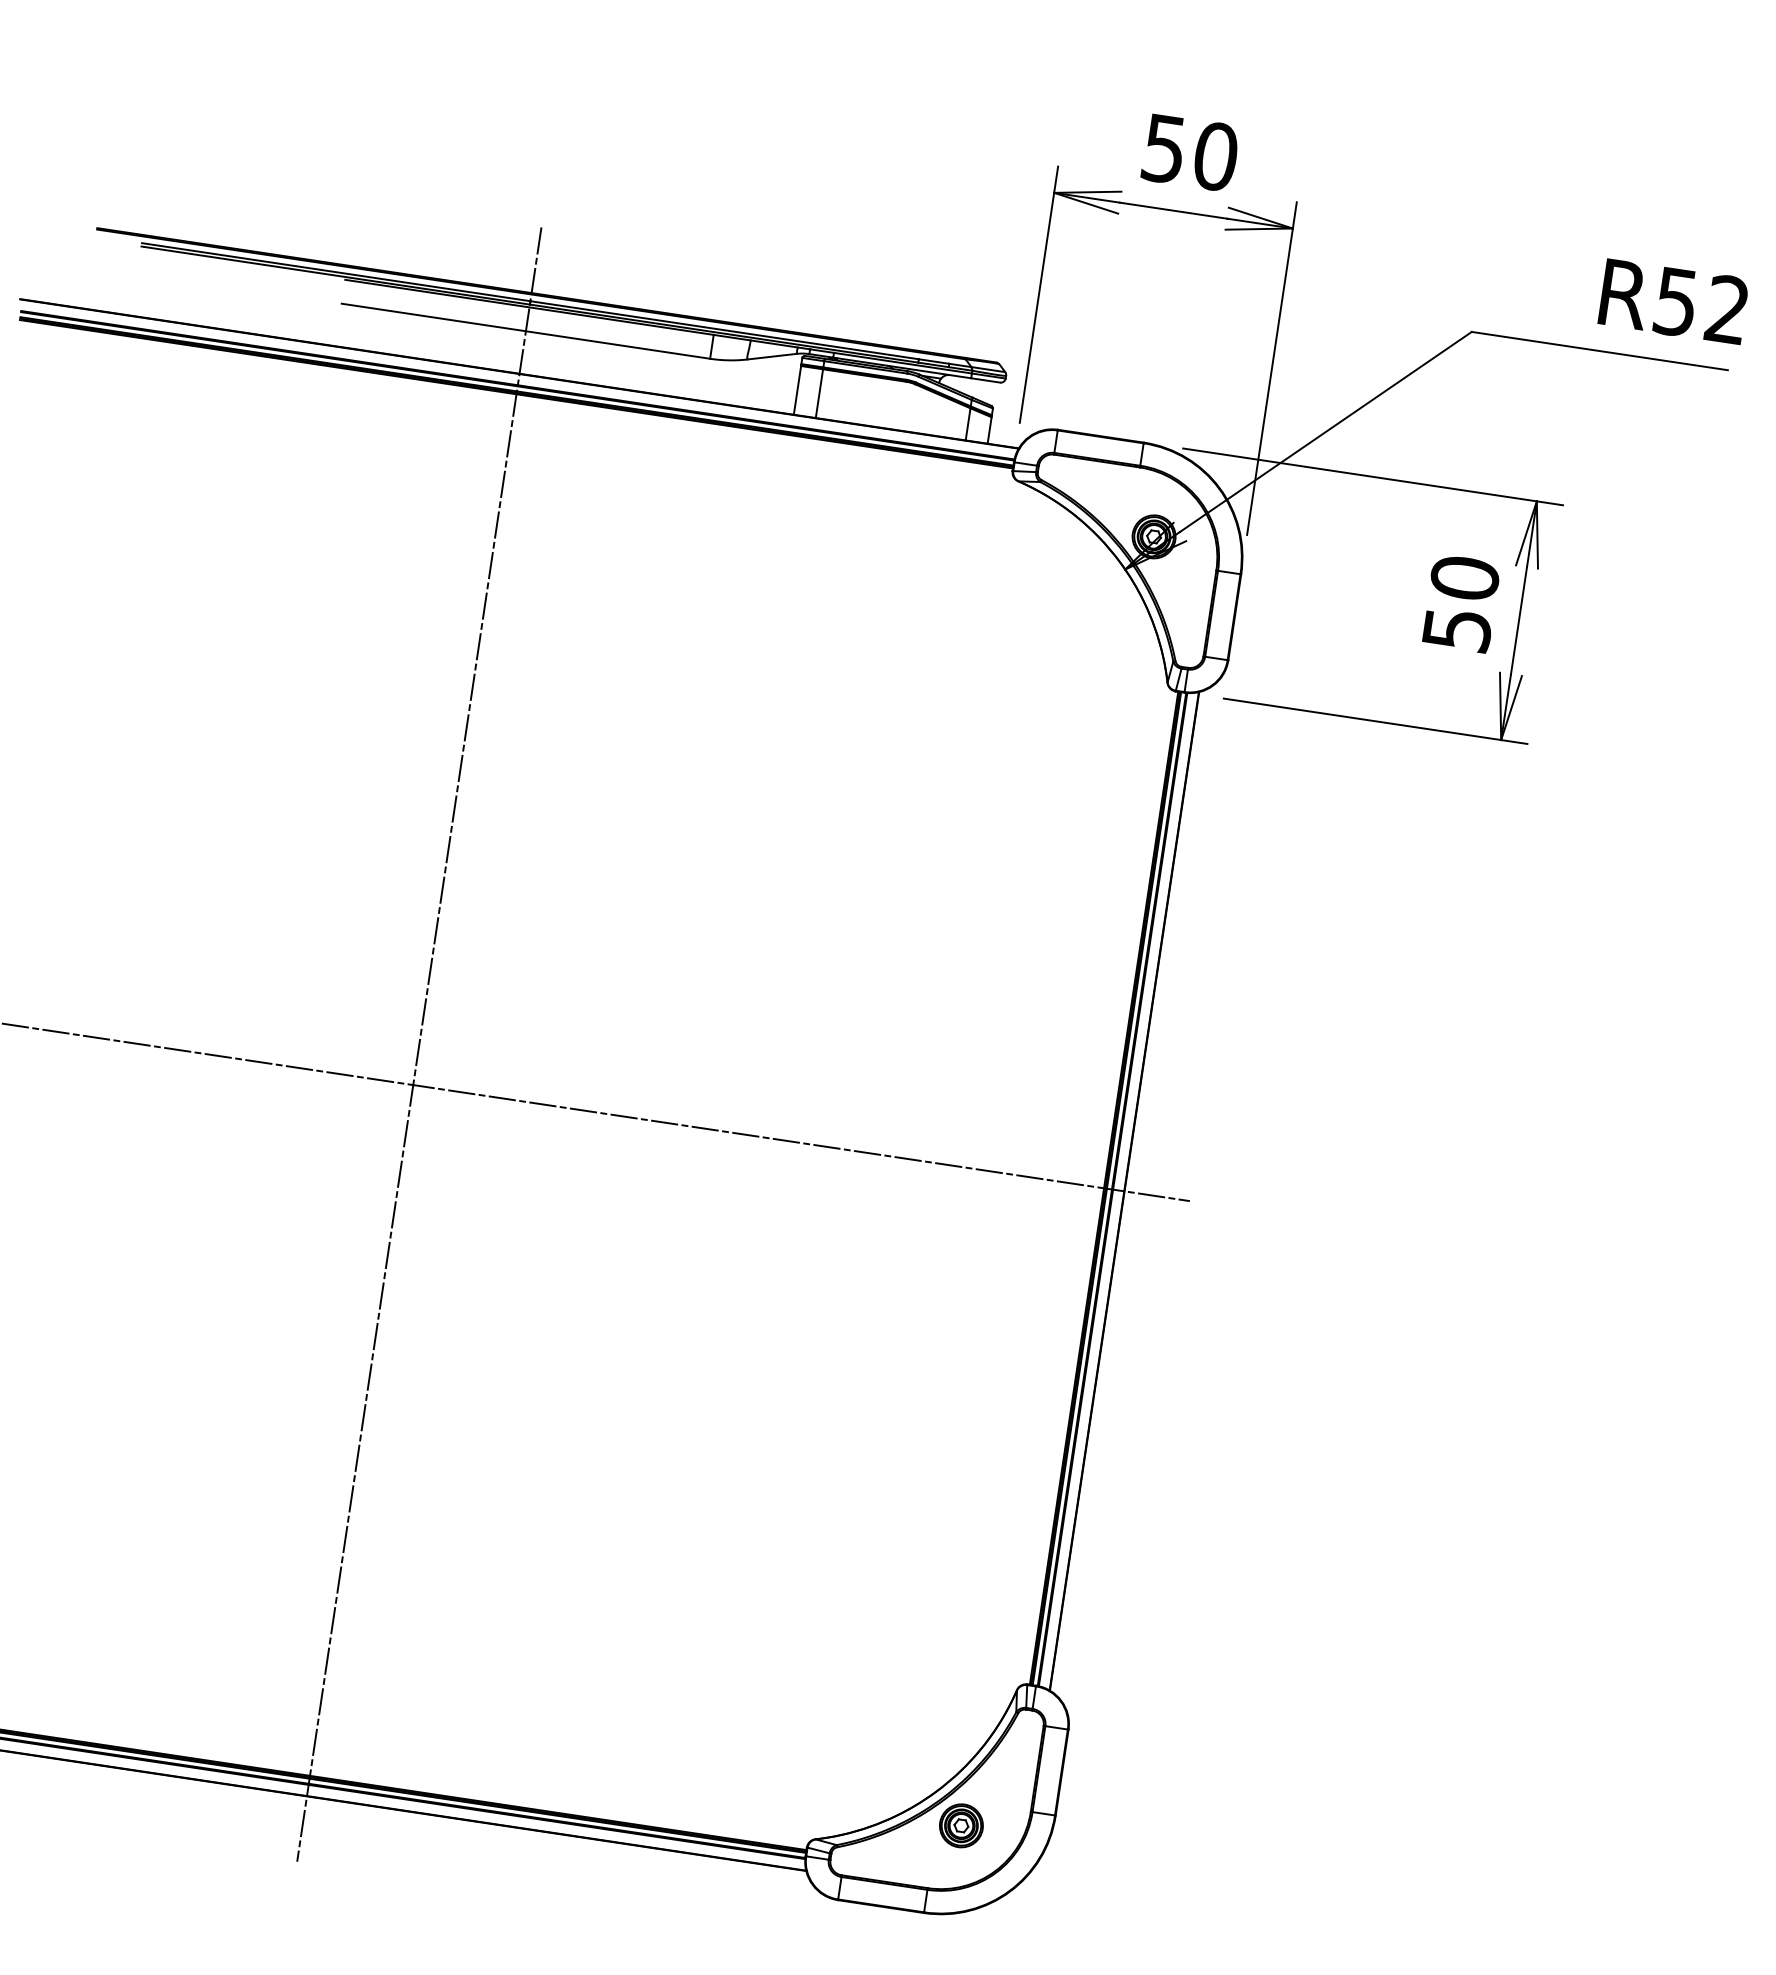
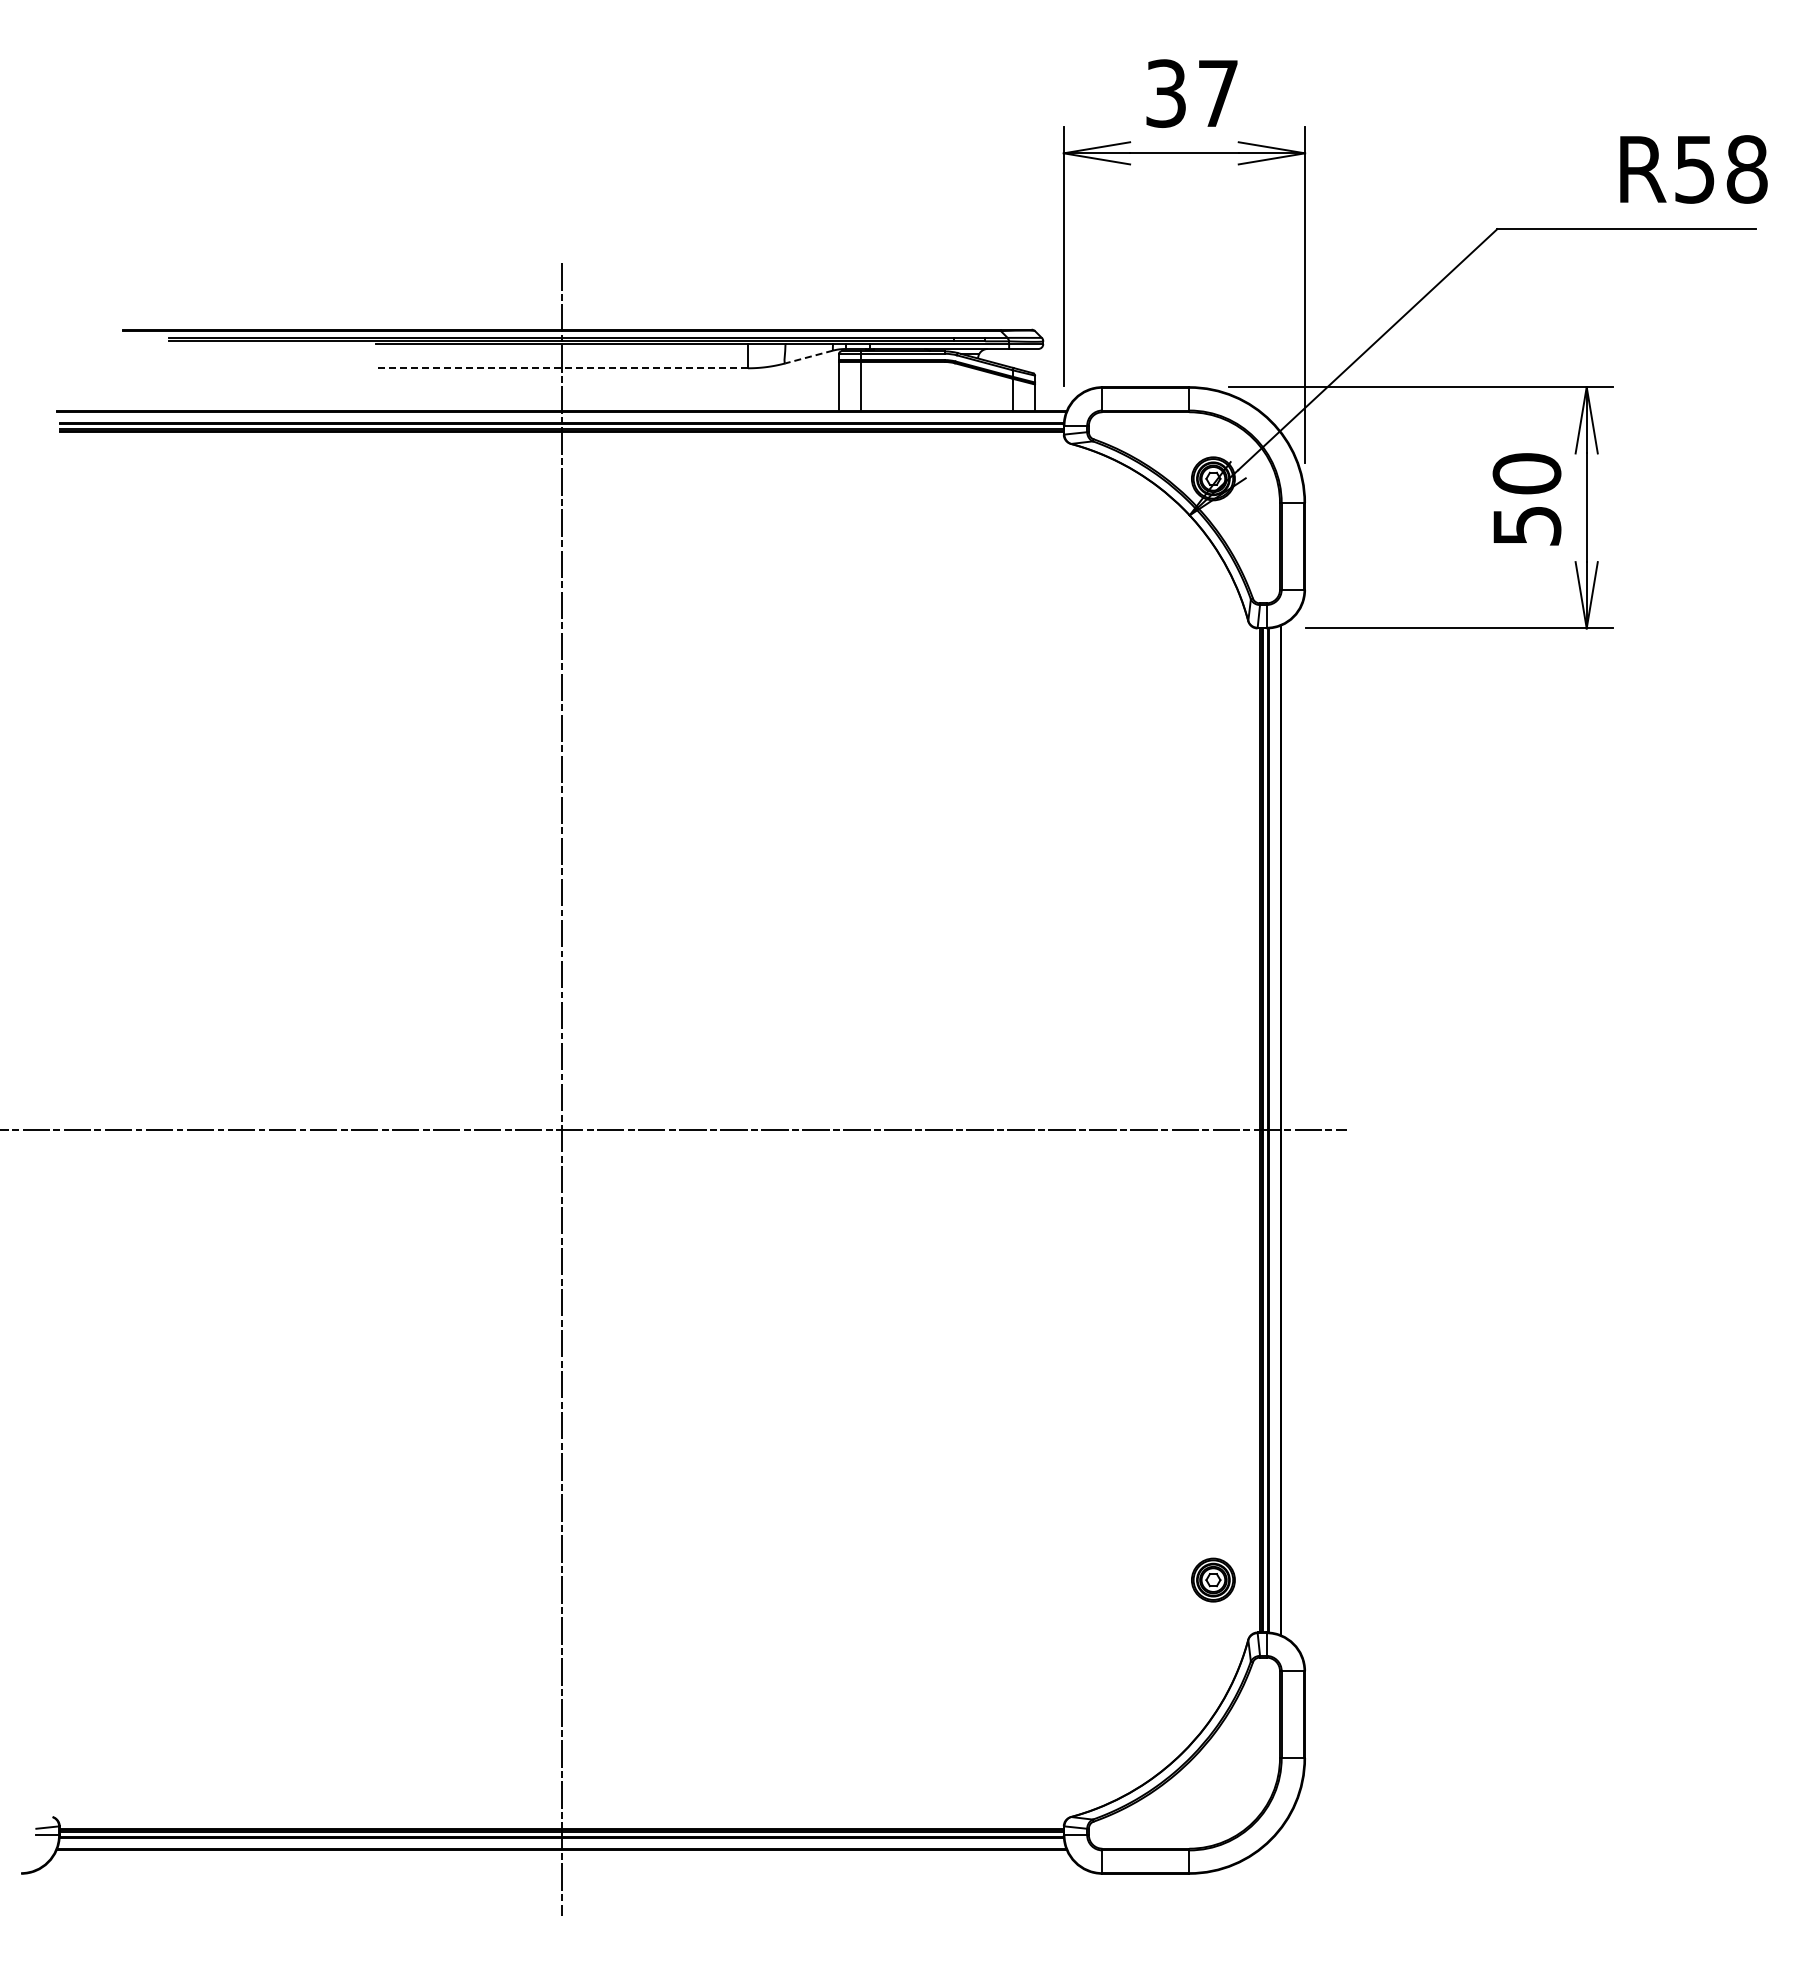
text: (1190, 152) -> (1192, 93), 50 -> 37
text: (1727, 309) -> (1746, 169), R52 -> R58
line: (525, 331) -> (561, 368), solid -> dashed
line: (772, 357) -> (809, 357), solid -> dashed
part: (961, 1825) -> (1213, 1579), moved

